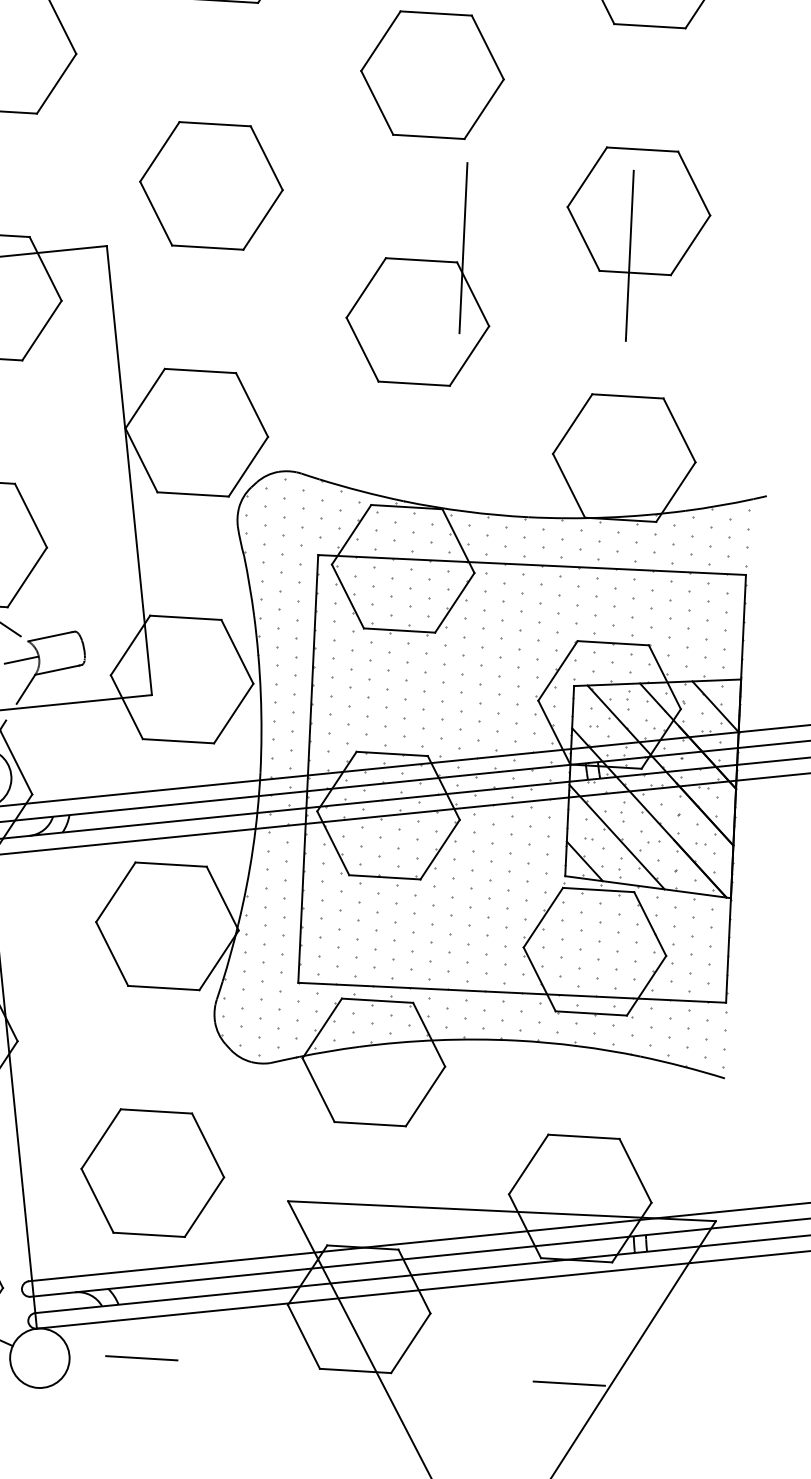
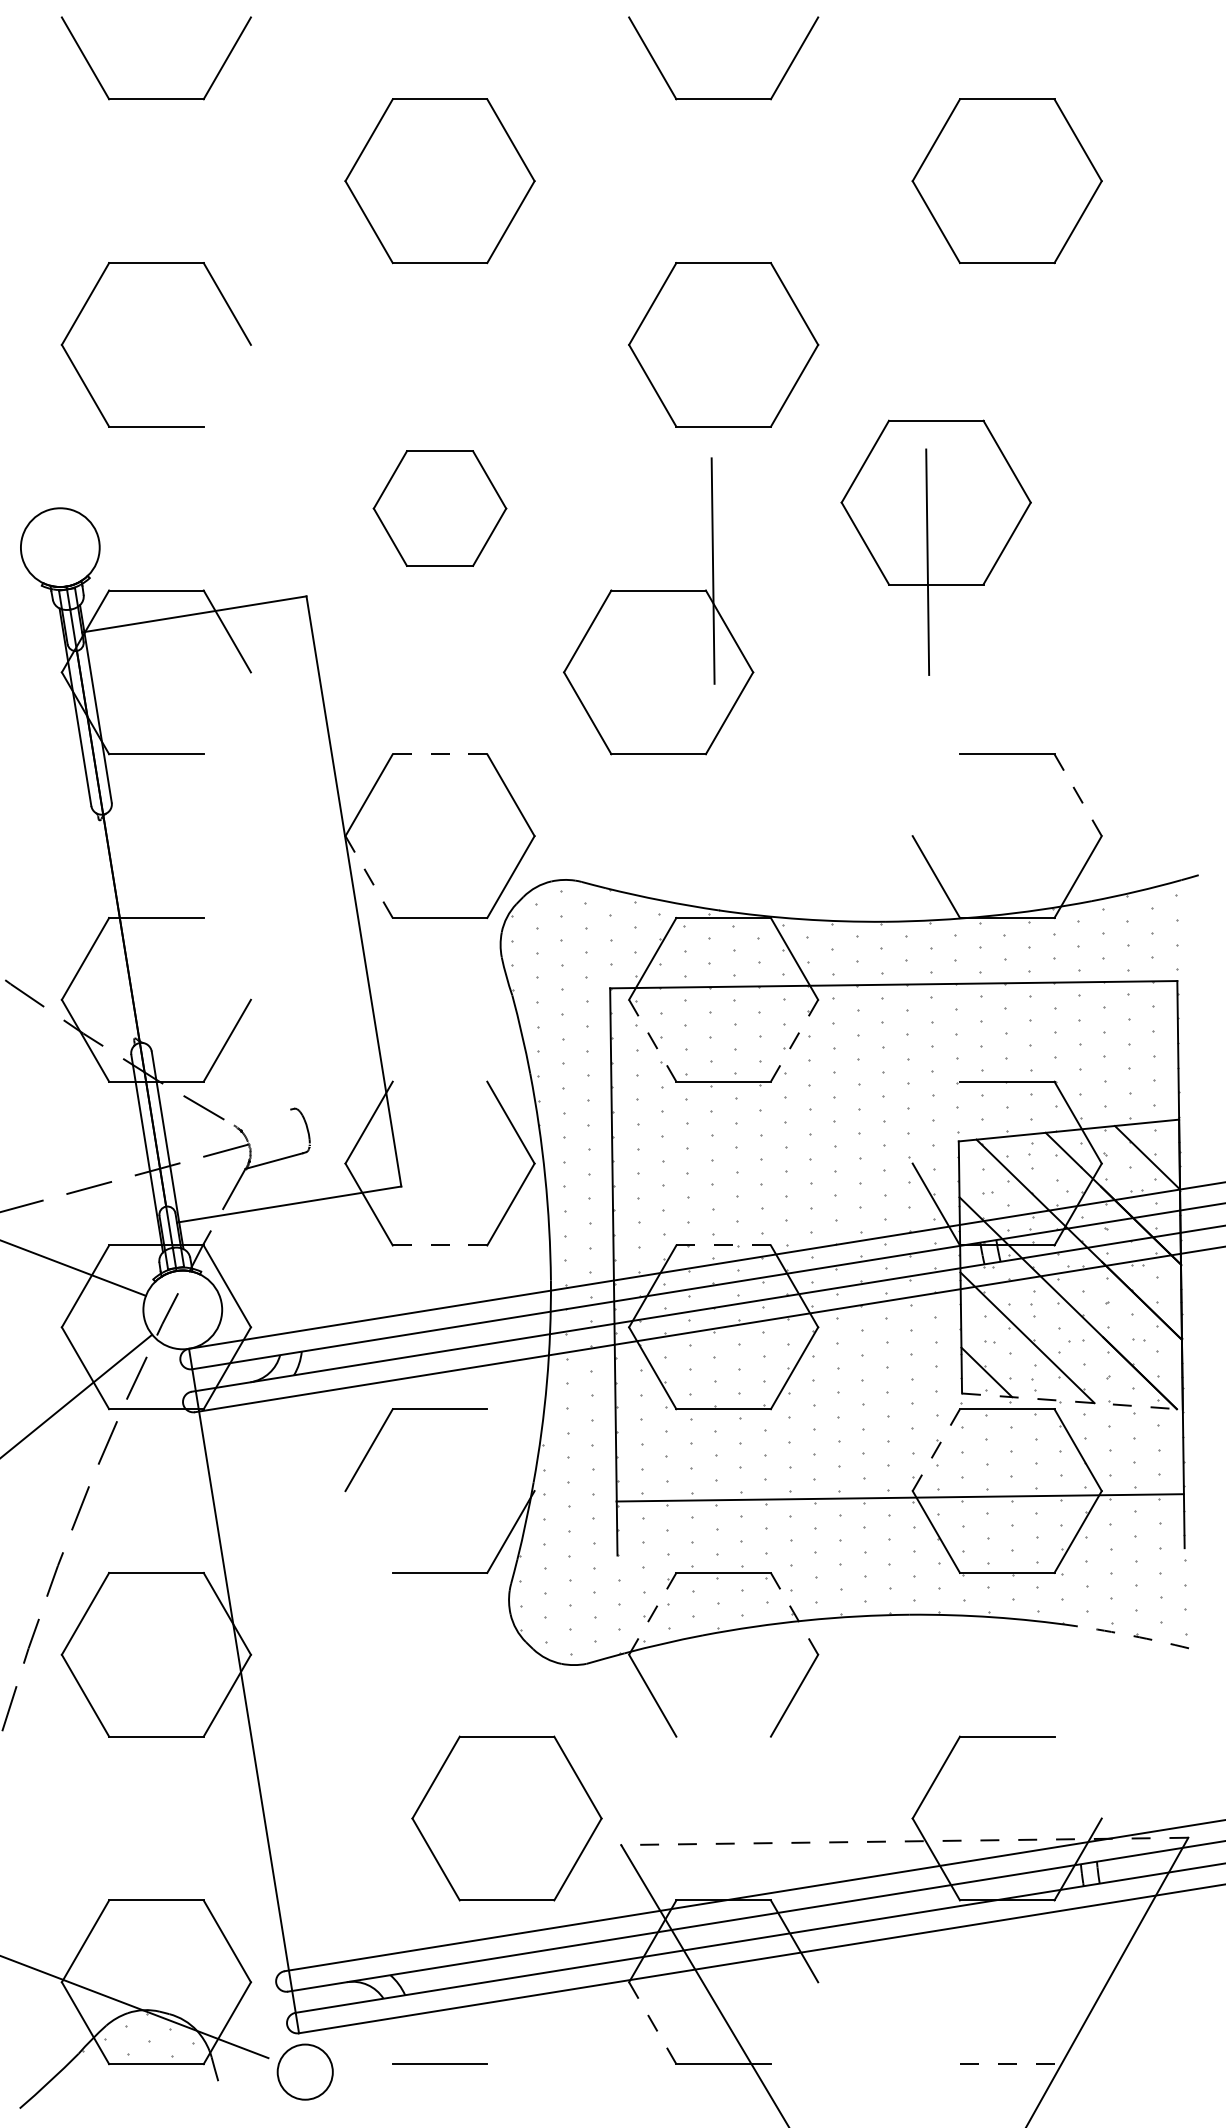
line: (56, 83) -> (226, 385), removed
part: (211, 185) -> (439, 508), size x0.7
part: (636, 245) -> (935, 547), moved
part: (420, 272) -> (658, 606), moved
line: (41, 330) -> (226, 713), removed
line: (200, 371) -> (440, 754), solid -> dashed
line: (572, 424) -> (935, 795), removed
line: (679, 429) -> (1077, 794), solid -> dashed
line: (141, 459) -> (368, 876), solid -> dashed
line: (30, 515) -> (226, 958), removed
line: (347, 596) -> (652, 1040), solid -> dashed
line: (454, 602) -> (794, 1040), solid -> dashed
line: (185, 617) -> (439, 1081), removed
line: (50, 636) -> (262, 1117), removed
line: (557, 670) -> (935, 1122), removed
line: (178, 741) -> (440, 1245), solid -> dashed
line: (392, 754) -> (724, 1245), solid -> dashed
line: (648, 887) -> (1072, 1401), solid -> dashed
line: (222, 898) -> (510, 1450), removed
line: (543, 917) -> (936, 1449), solid -> dashed
line: (111, 953) -> (368, 1531), removed
line: (511, 992) -> (899, 1497), moved
line: (322, 1028) -> (653, 1613), solid -> dashed
line: (429, 1034) -> (794, 1613), solid -> dashed
arc: (682, 1066) -> (1132, 1635), solid -> dashed
line: (370, 1124) -> (723, 1736), removed
line: (635, 1170) -> (1077, 1777), removed
part: (152, 1173) -> (506, 1818), moved
line: (501, 1211) -> (904, 1841), solid -> dashed
line: (303, 1336) -> (652, 2022), solid -> dashed
line: (410, 1343) -> (794, 2023), removed
circle: (39, 1357) -> (304, 2071), size x0.7
line: (569, 1383) -> (1007, 2064), solid -> dashed

